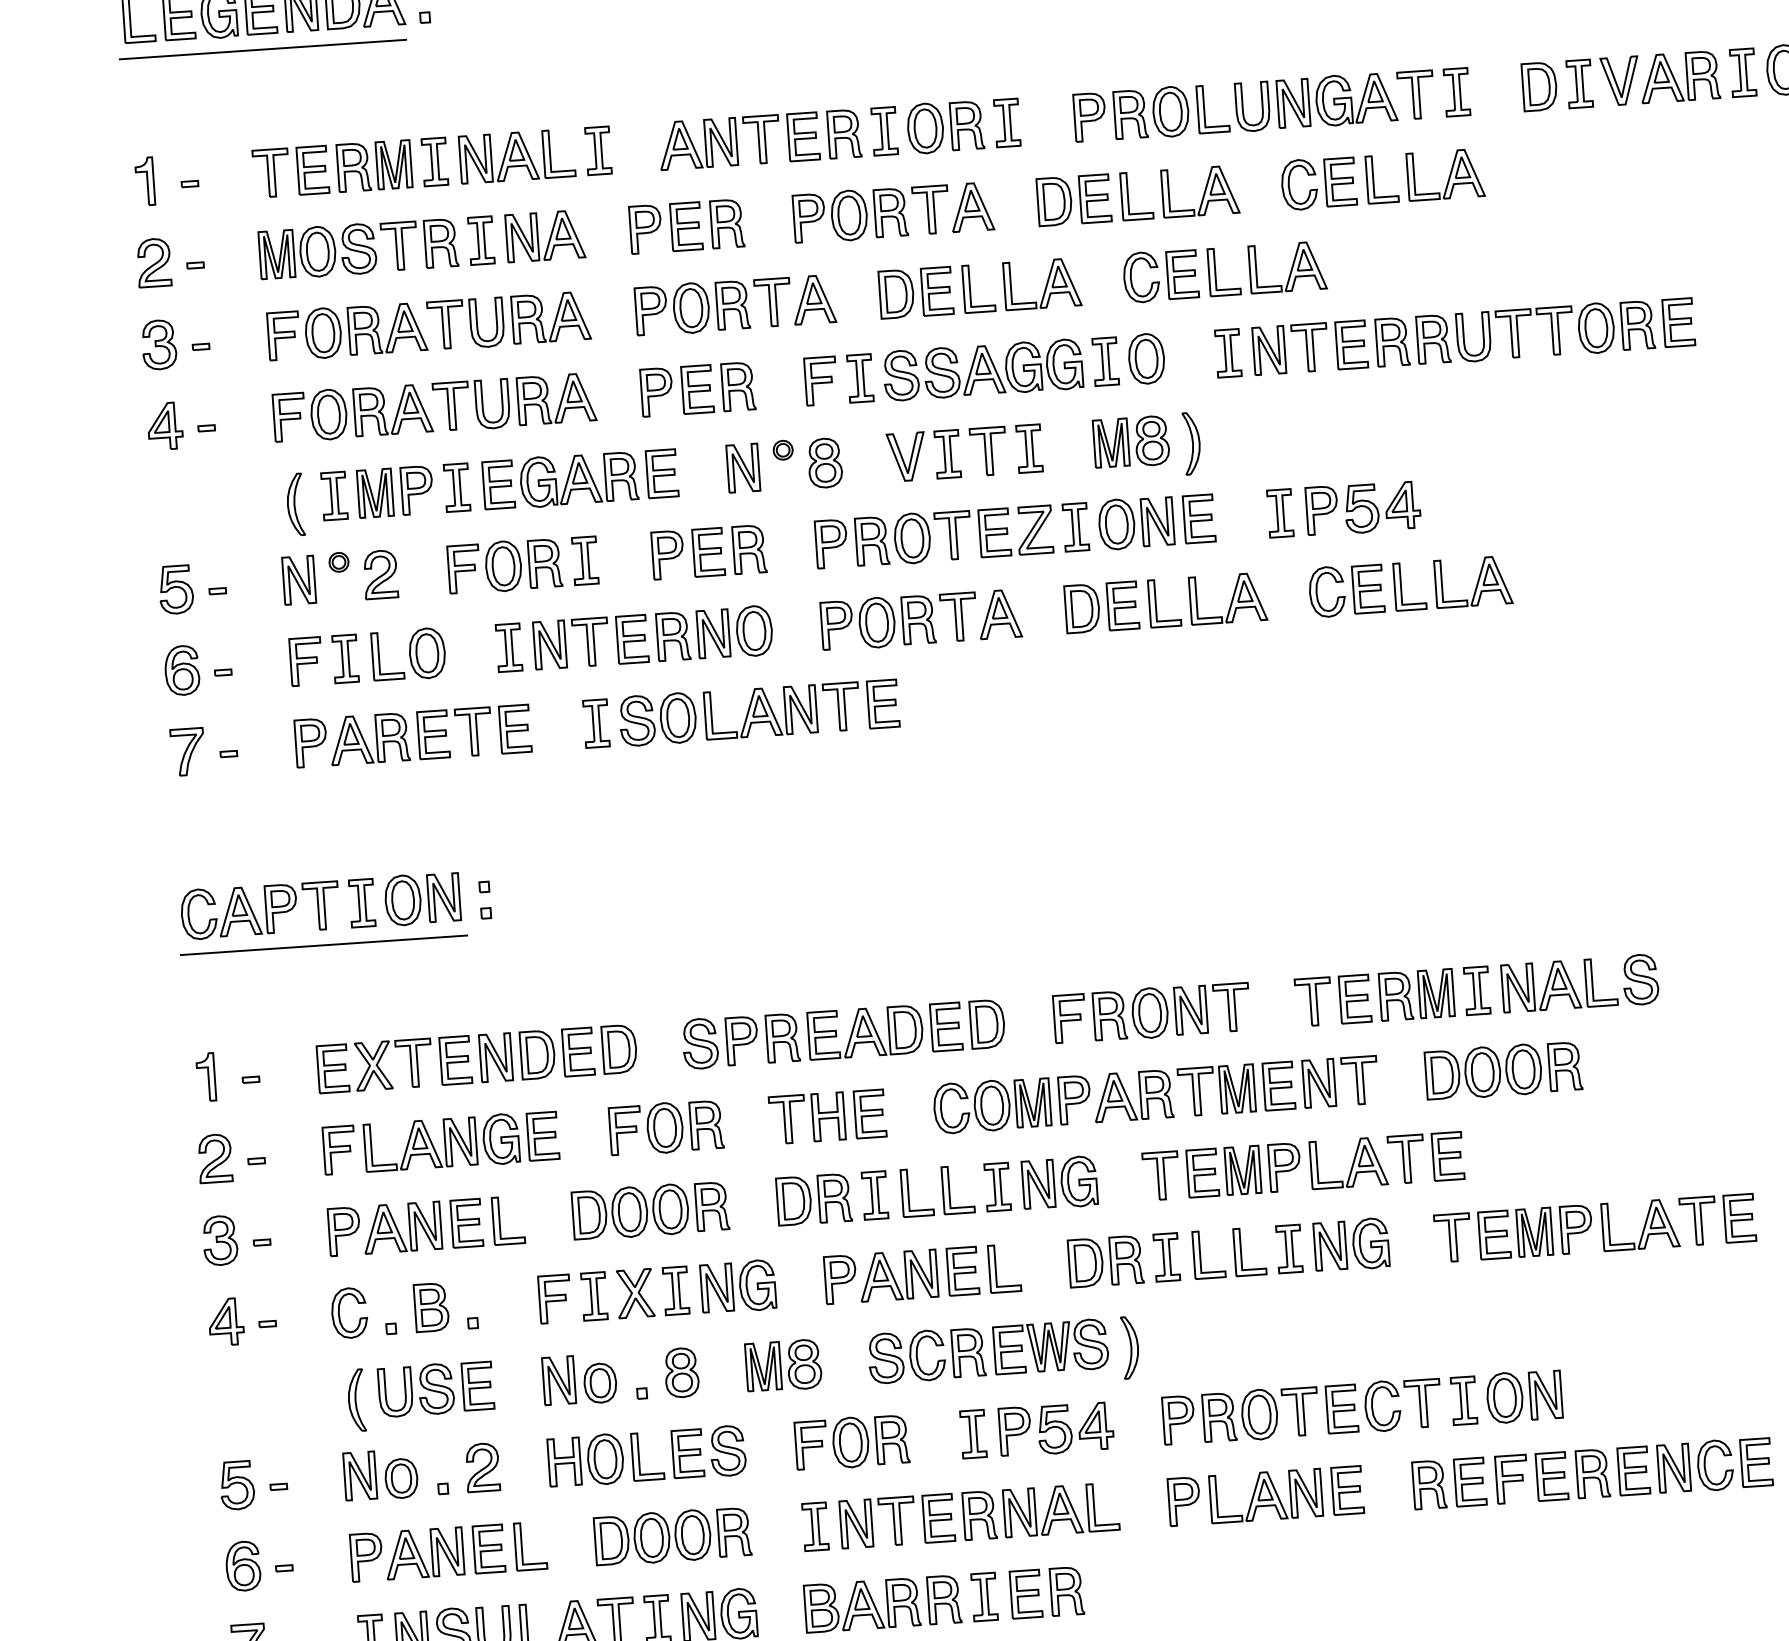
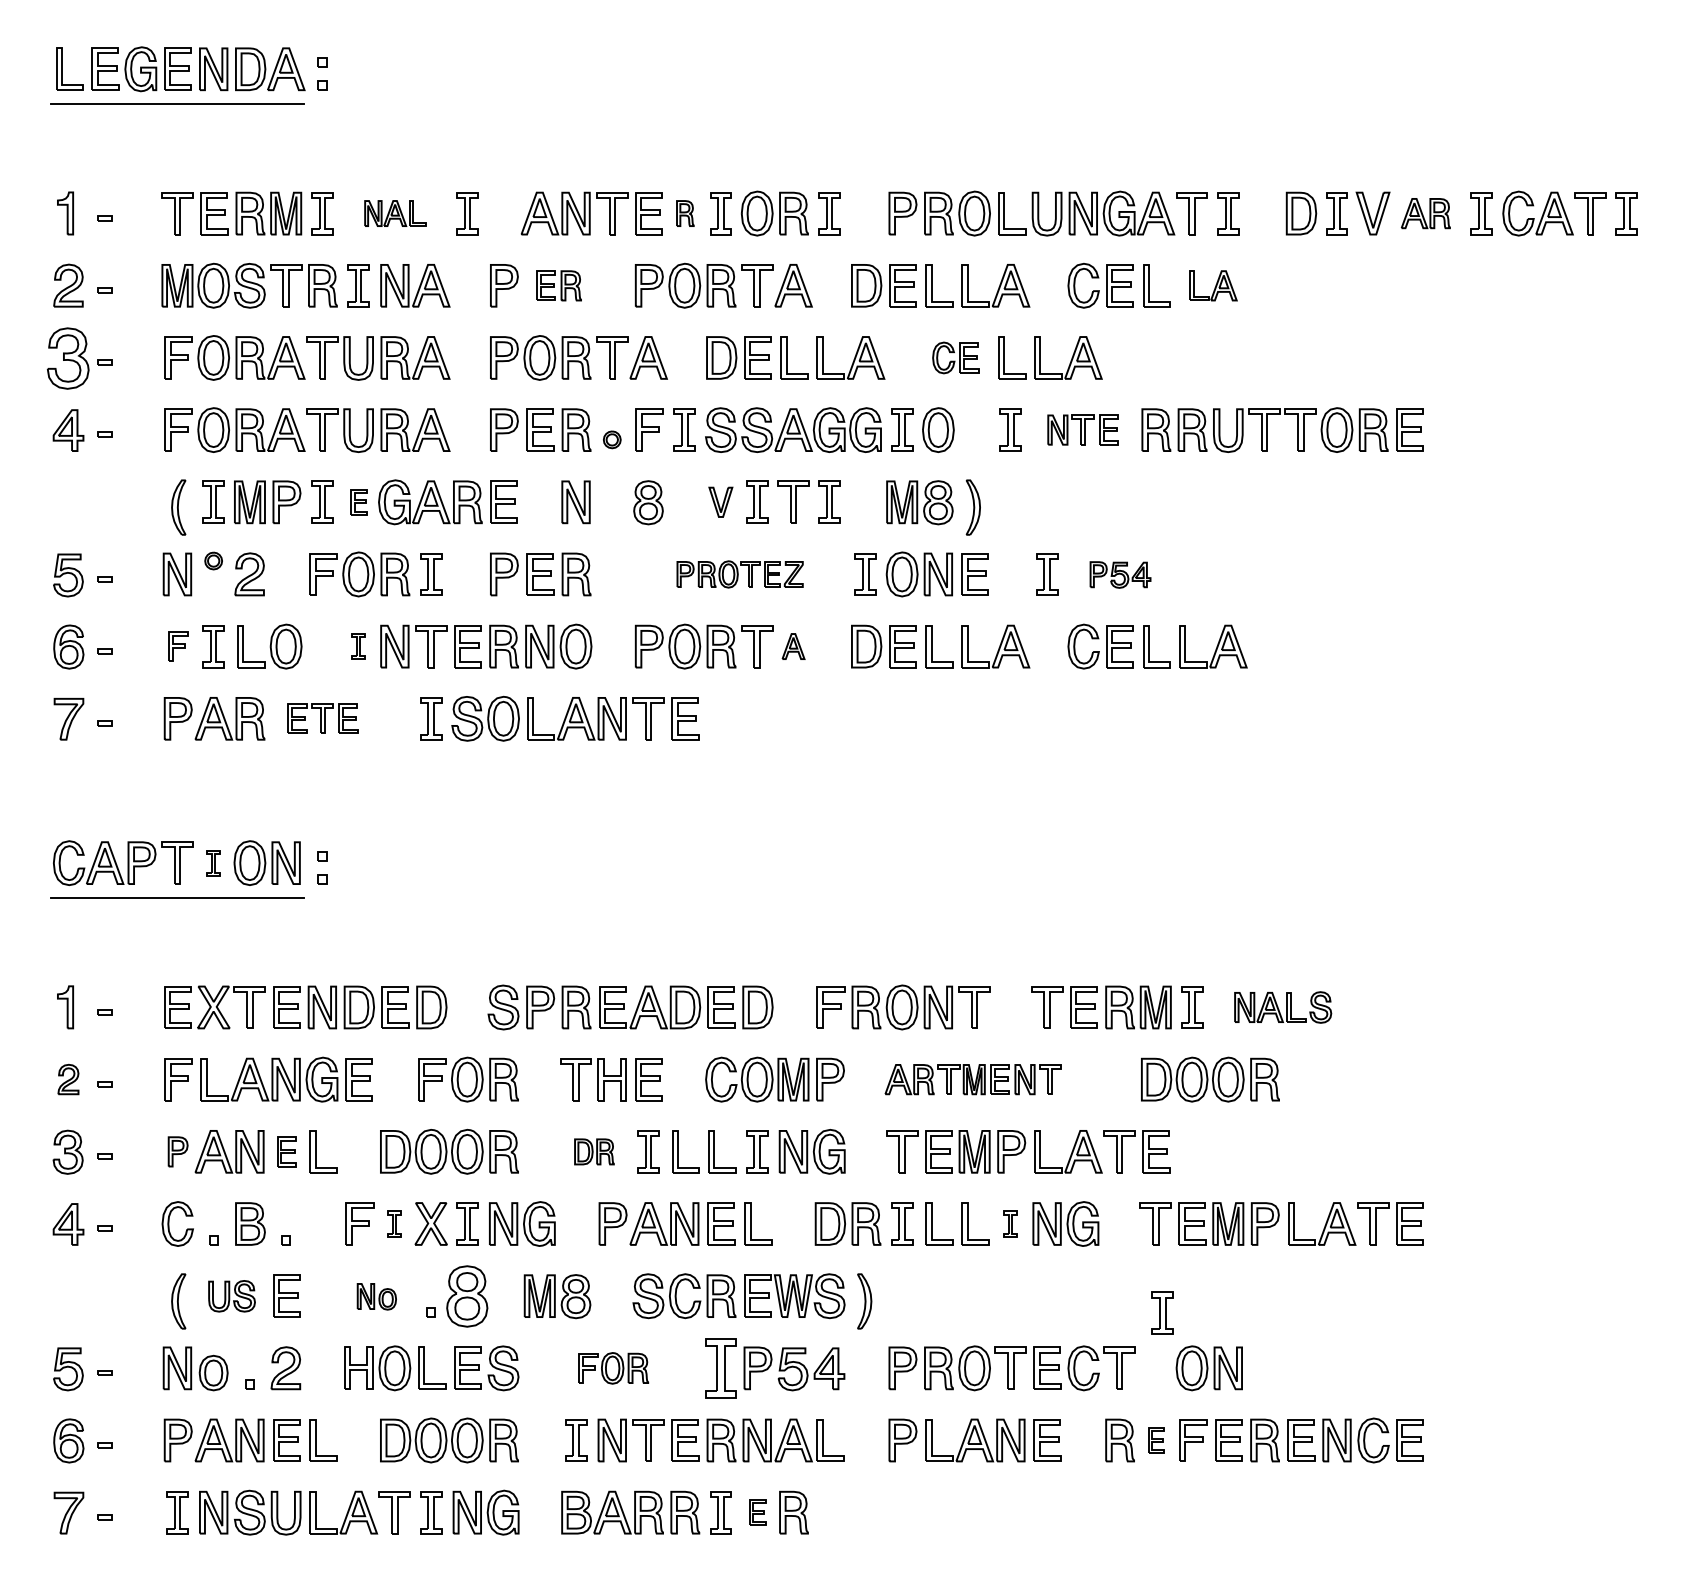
part: (1679, 77) -> (1425, 213), size x0.7
part: (844, 133) -> (685, 213), size x0.6
part: (517, 156) -> (395, 213), size x0.6
part: (1445, 174) -> (1213, 285), size x0.7
part: (706, 224) -> (558, 285), size x0.7
part: (1160, 275) -> (955, 357), size x0.7
part: (158, 343) -> (67, 357), size x1.4
part: (1309, 347) -> (1082, 429), size x0.7
part: (783, 449) -> (612, 439), moved
part: (906, 457) -> (720, 502), size x0.7
part: (497, 484) -> (358, 501), size x0.6
part: (1363, 507) -> (1120, 574), size x0.6
part: (933, 537) -> (739, 574), size x0.6
part: (999, 614) -> (793, 646), size x0.6
part: (508, 647) -> (358, 646), size x0.6
part: (305, 661) -> (178, 646), size x0.7
part: (473, 731) -> (322, 718), size x0.7
part: (361, 902) -> (213, 862), size x0.6
part: (1579, 983) -> (1282, 1007), size x0.7
part: (1236, 1088) -> (973, 1079), size x0.7
part: (215, 1158) -> (68, 1079), size x0.7
part: (814, 1199) -> (594, 1151), size x0.6
part: (466, 1222) -> (286, 1151), size x0.7
part: (343, 1231) -> (177, 1151), size x0.7
part: (1289, 1248) -> (1010, 1223), size x0.6
part: (593, 1295) -> (394, 1223), size x0.6
part: (681, 1372) -> (467, 1296), size x1.4
part: (579, 1379) -> (376, 1296), size x0.6
part: (415, 1390) -> (231, 1296), size x0.7
part: (1463, 1399) -> (1162, 1312), moved
part: (972, 1433) -> (720, 1367), size x1.4
part: (852, 1442) -> (613, 1368), size x0.7
part: (1470, 1482) -> (1156, 1440), size x0.6
part: (1025, 1594) -> (757, 1512), size x0.6

